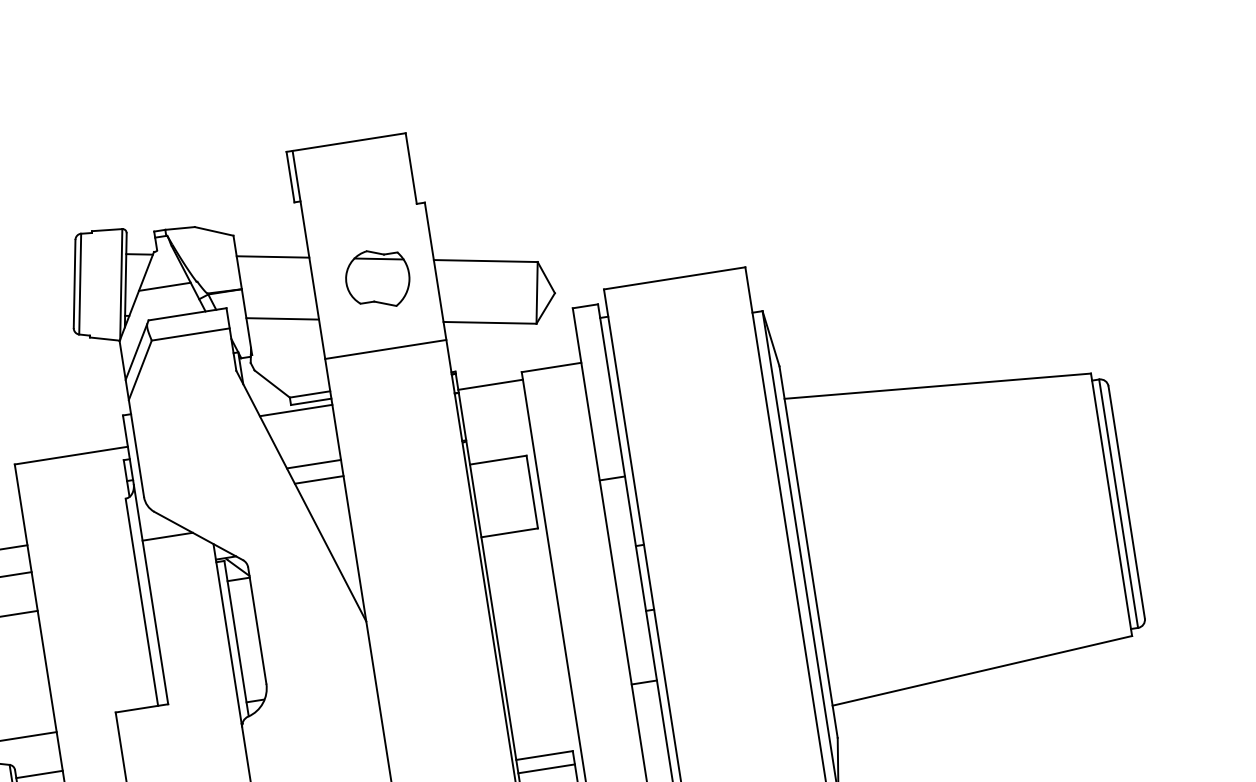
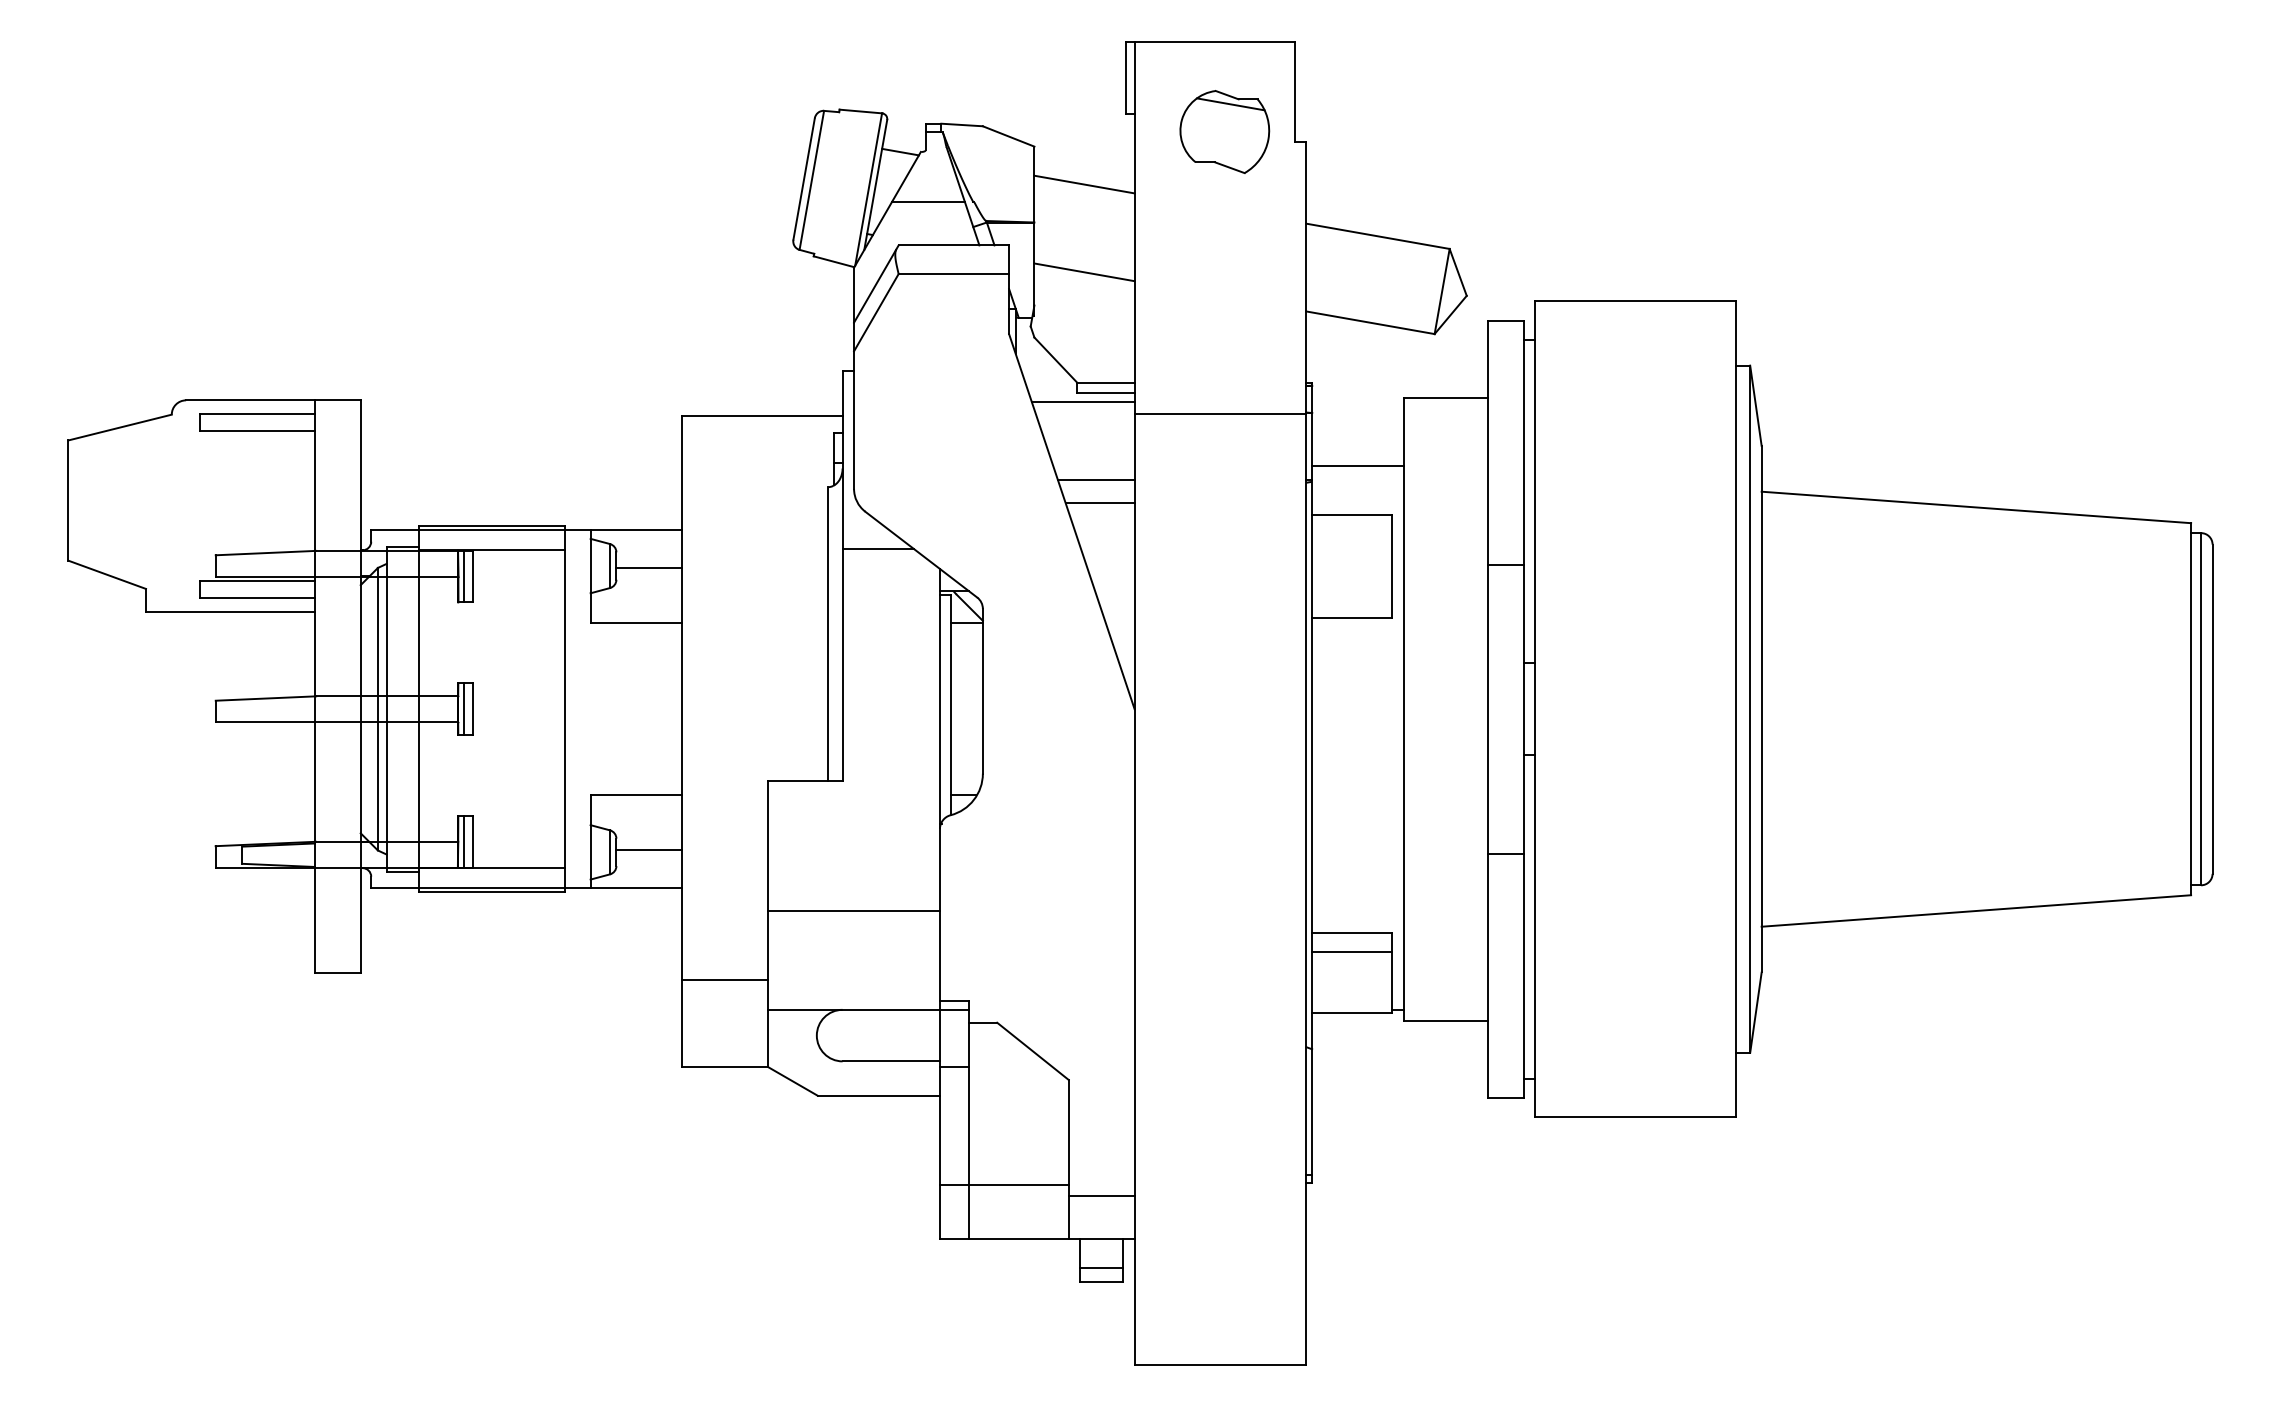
part: (377, 278) -> (1224, 131), moved
line: (385, 349) -> (1220, 414), moved
line: (490, 384) -> (1357, 465), moved

